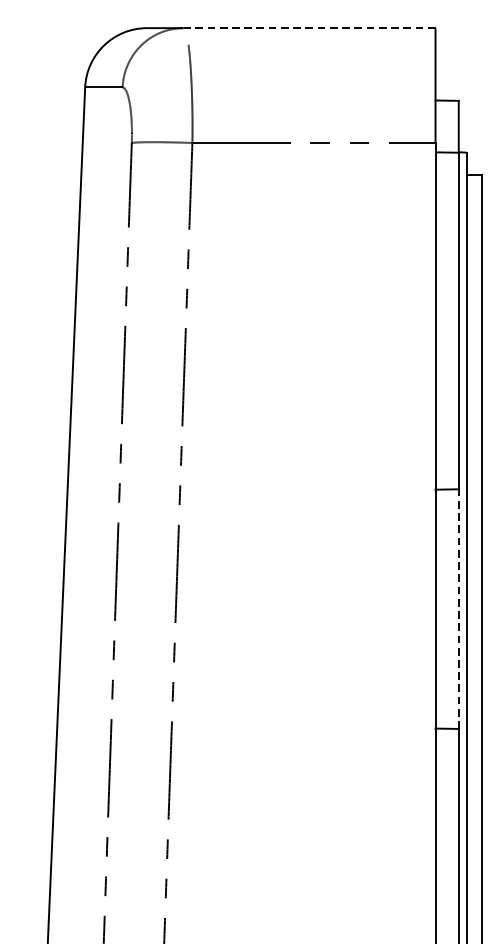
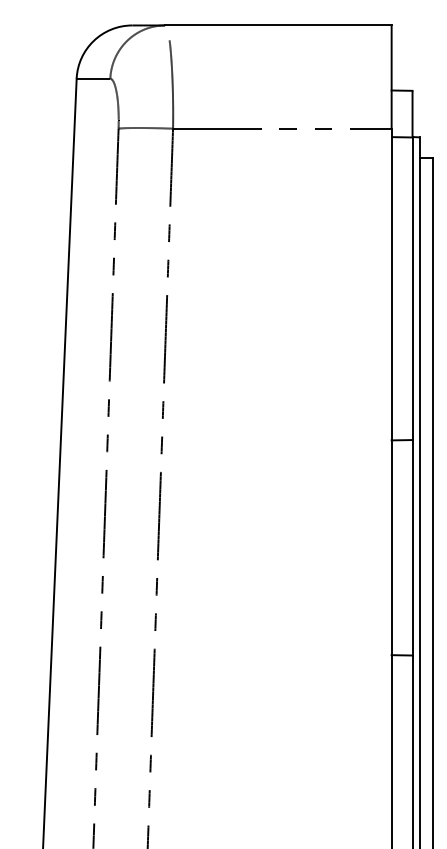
line: (308, 28) -> (277, 25), dashed -> solid
line: (458, 608) -> (412, 547), dashed -> solid

